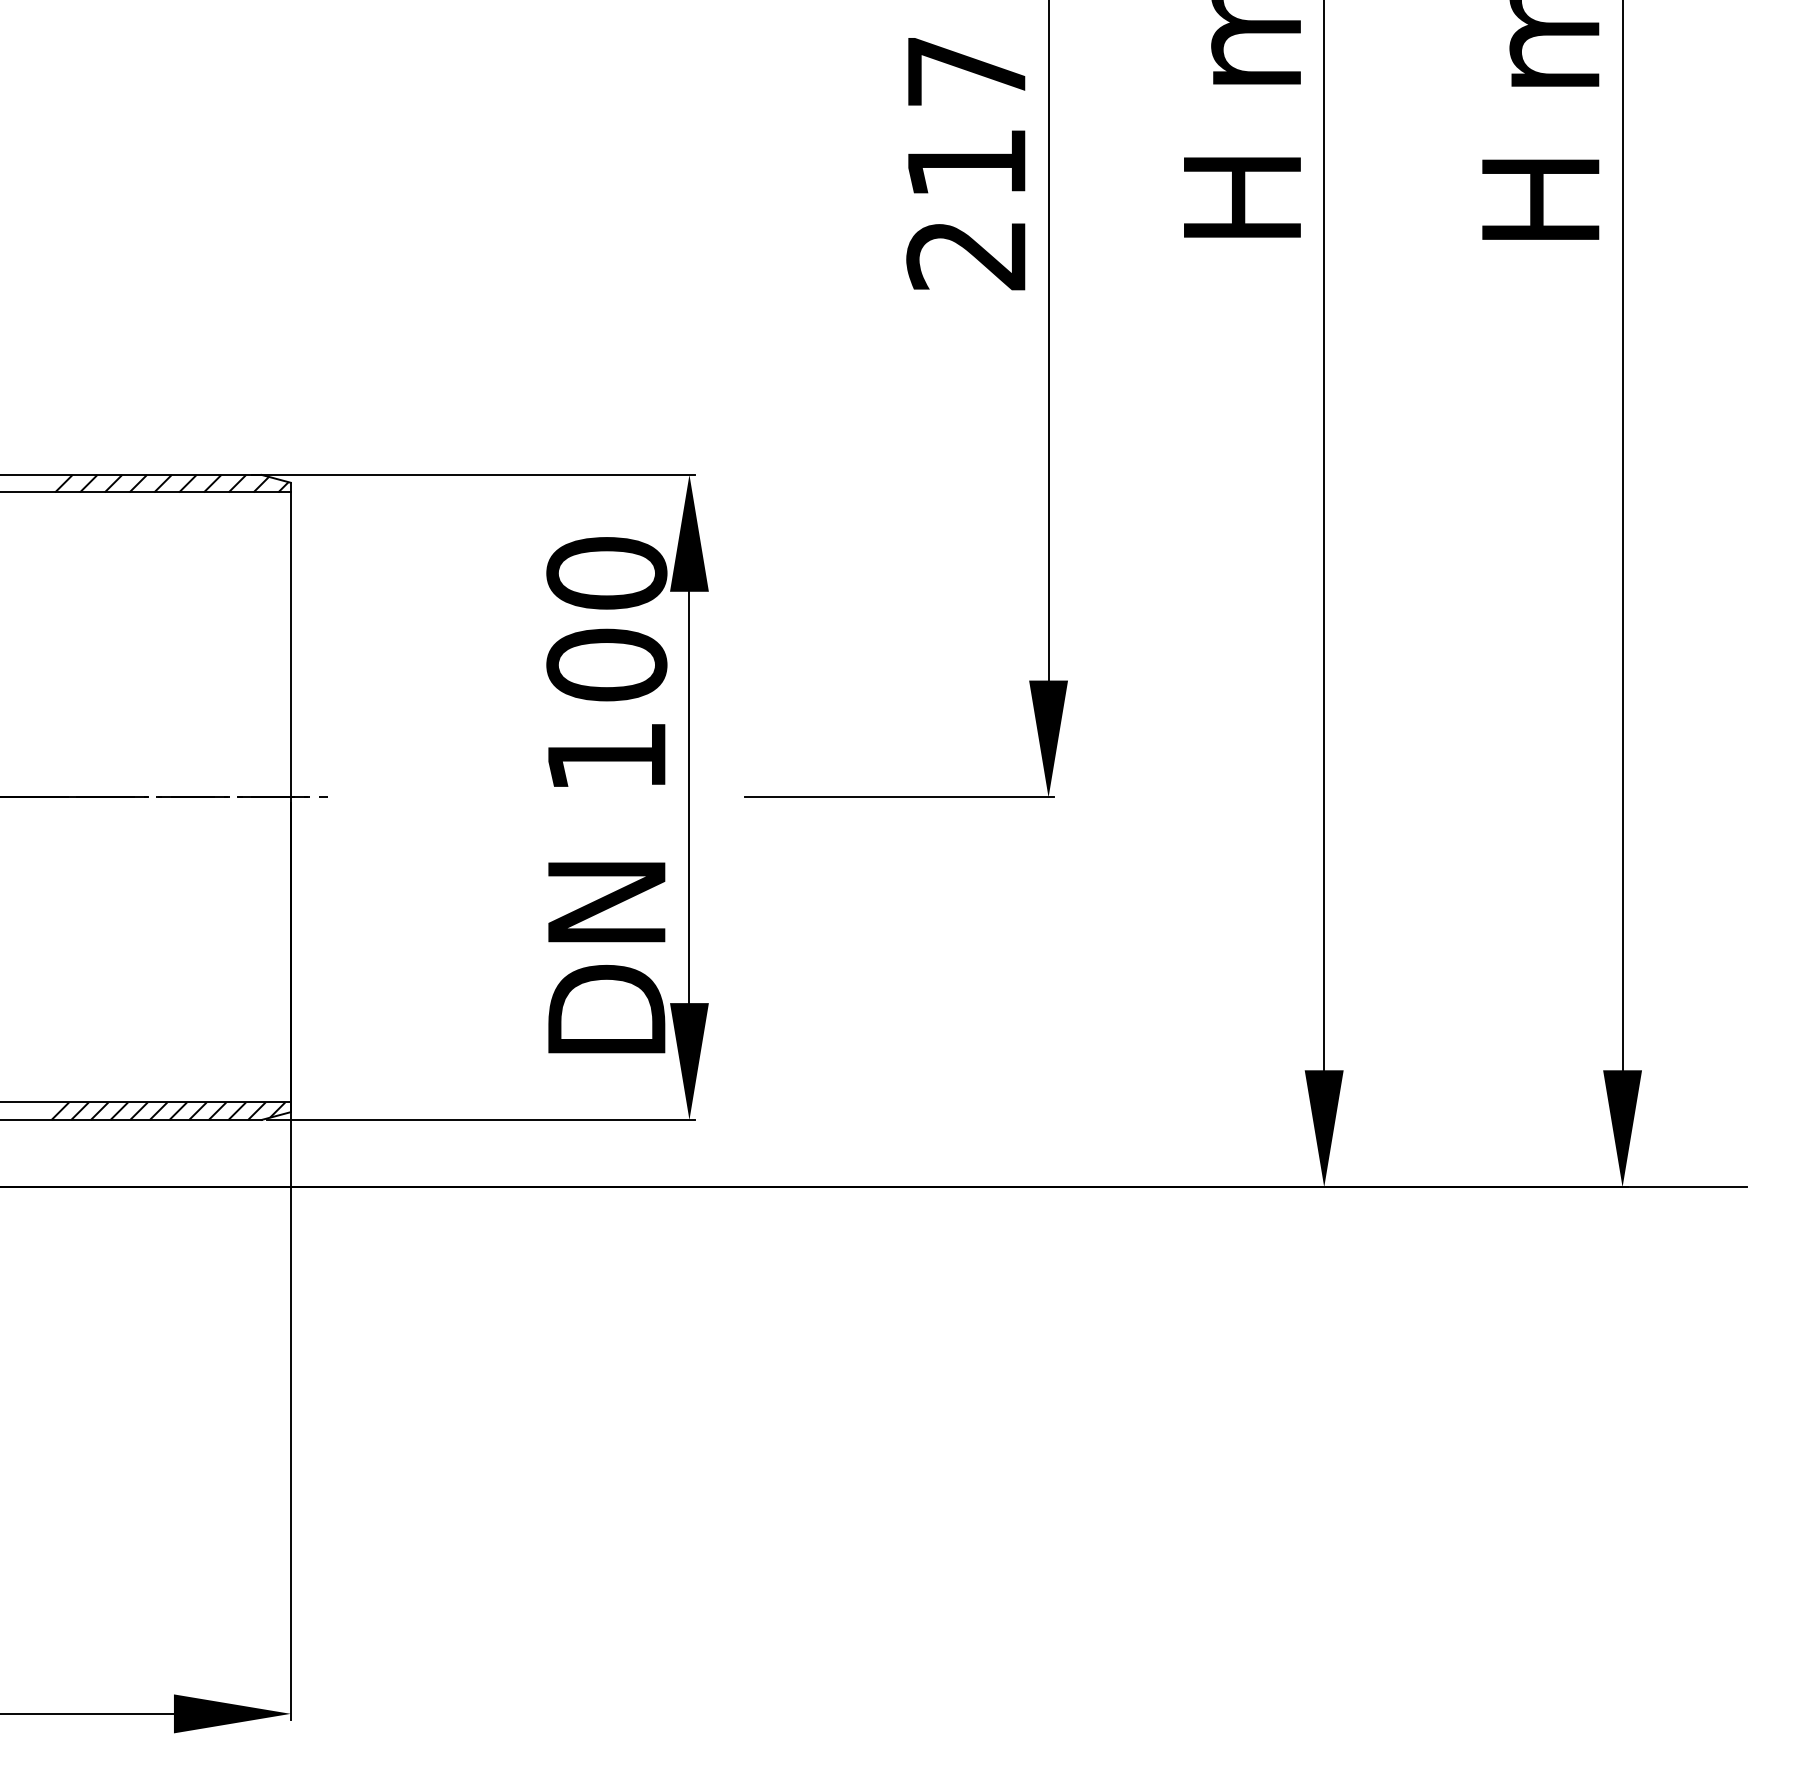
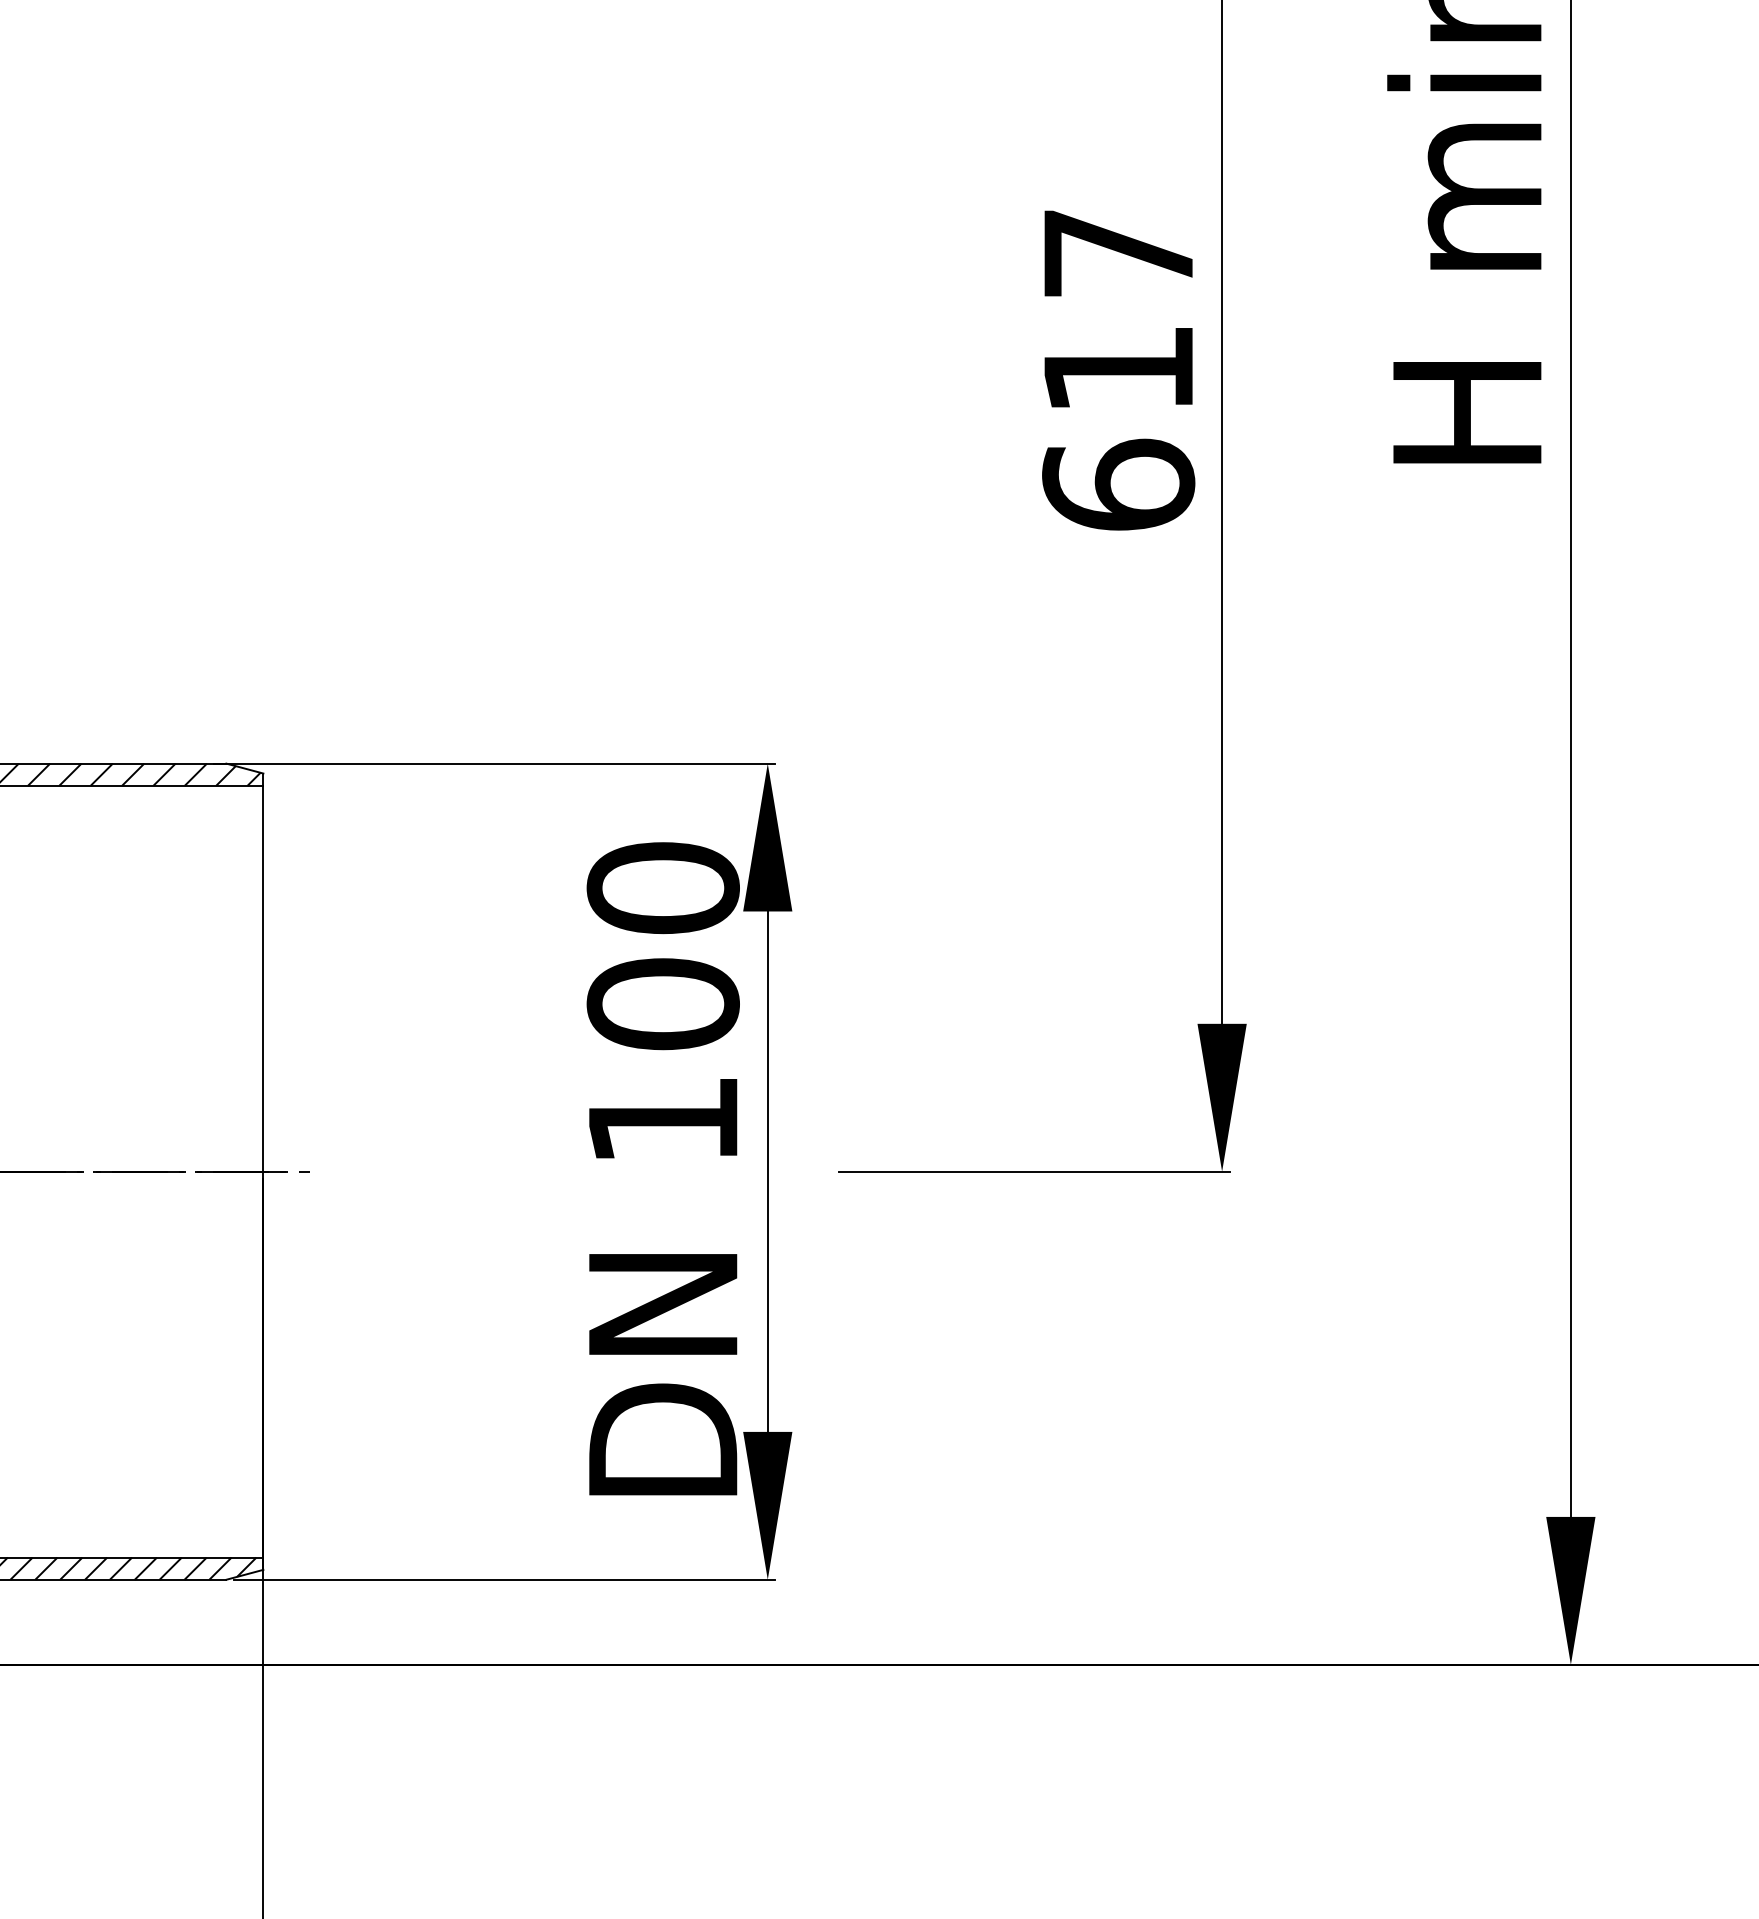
text: (966, 254) -> (1118, 484), 217 -> 617

